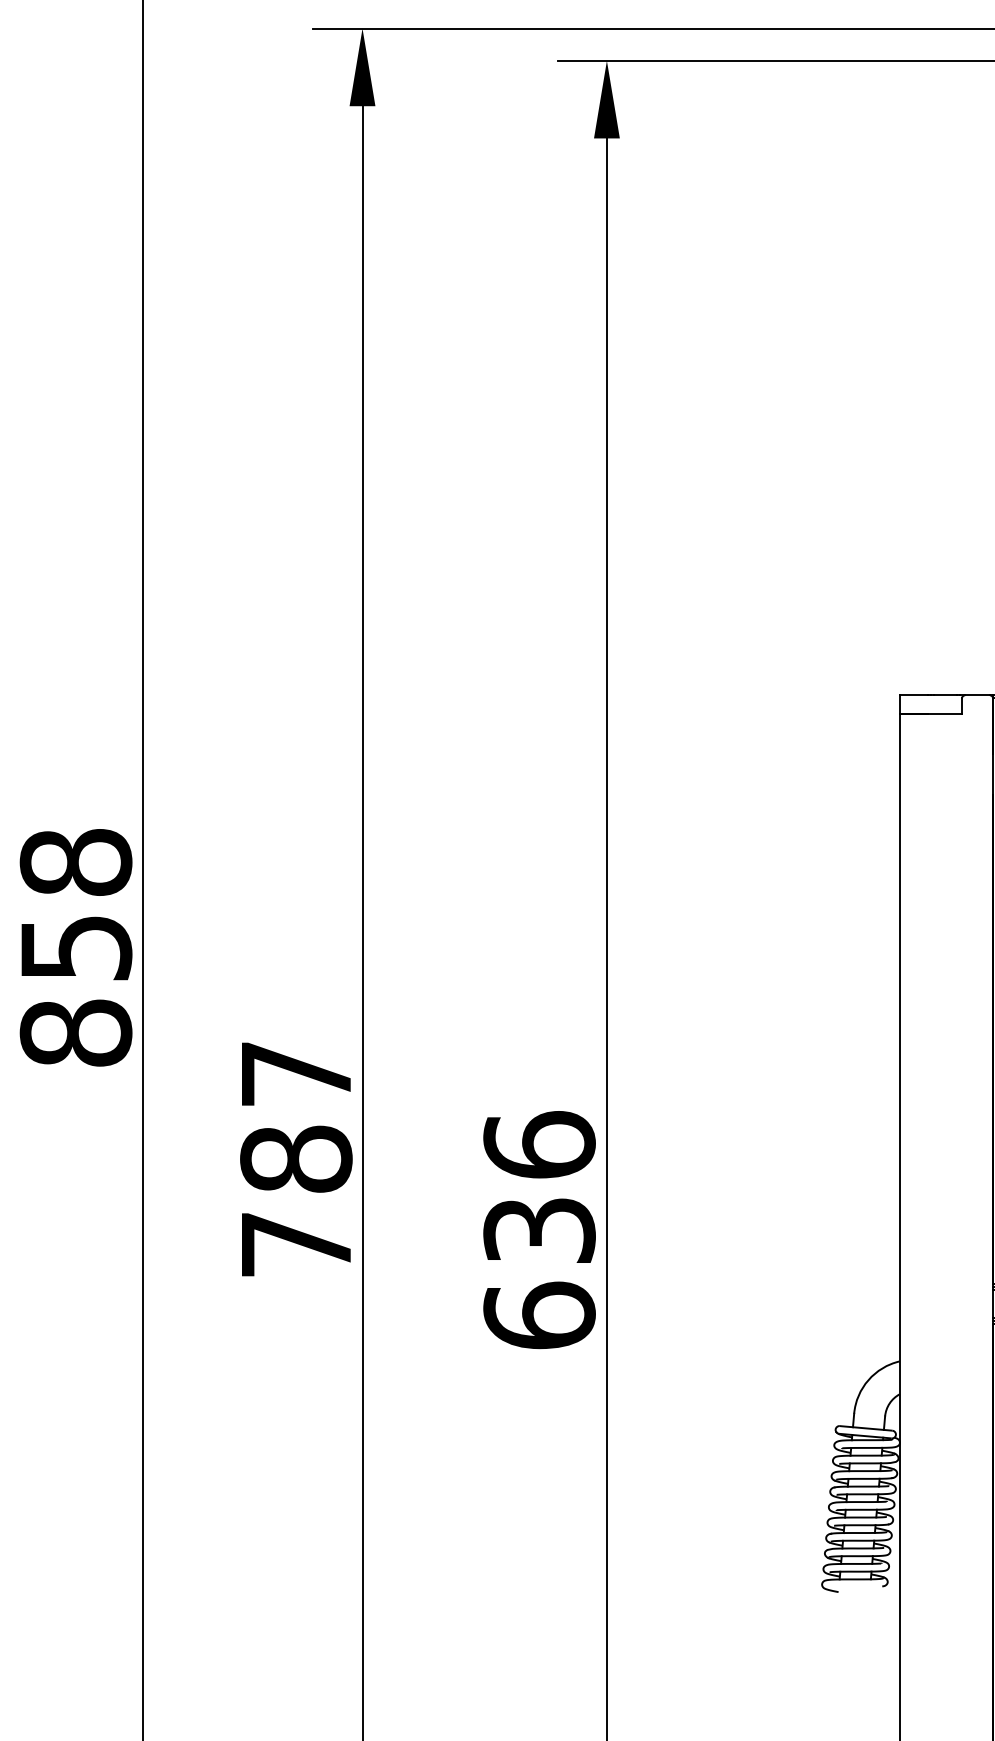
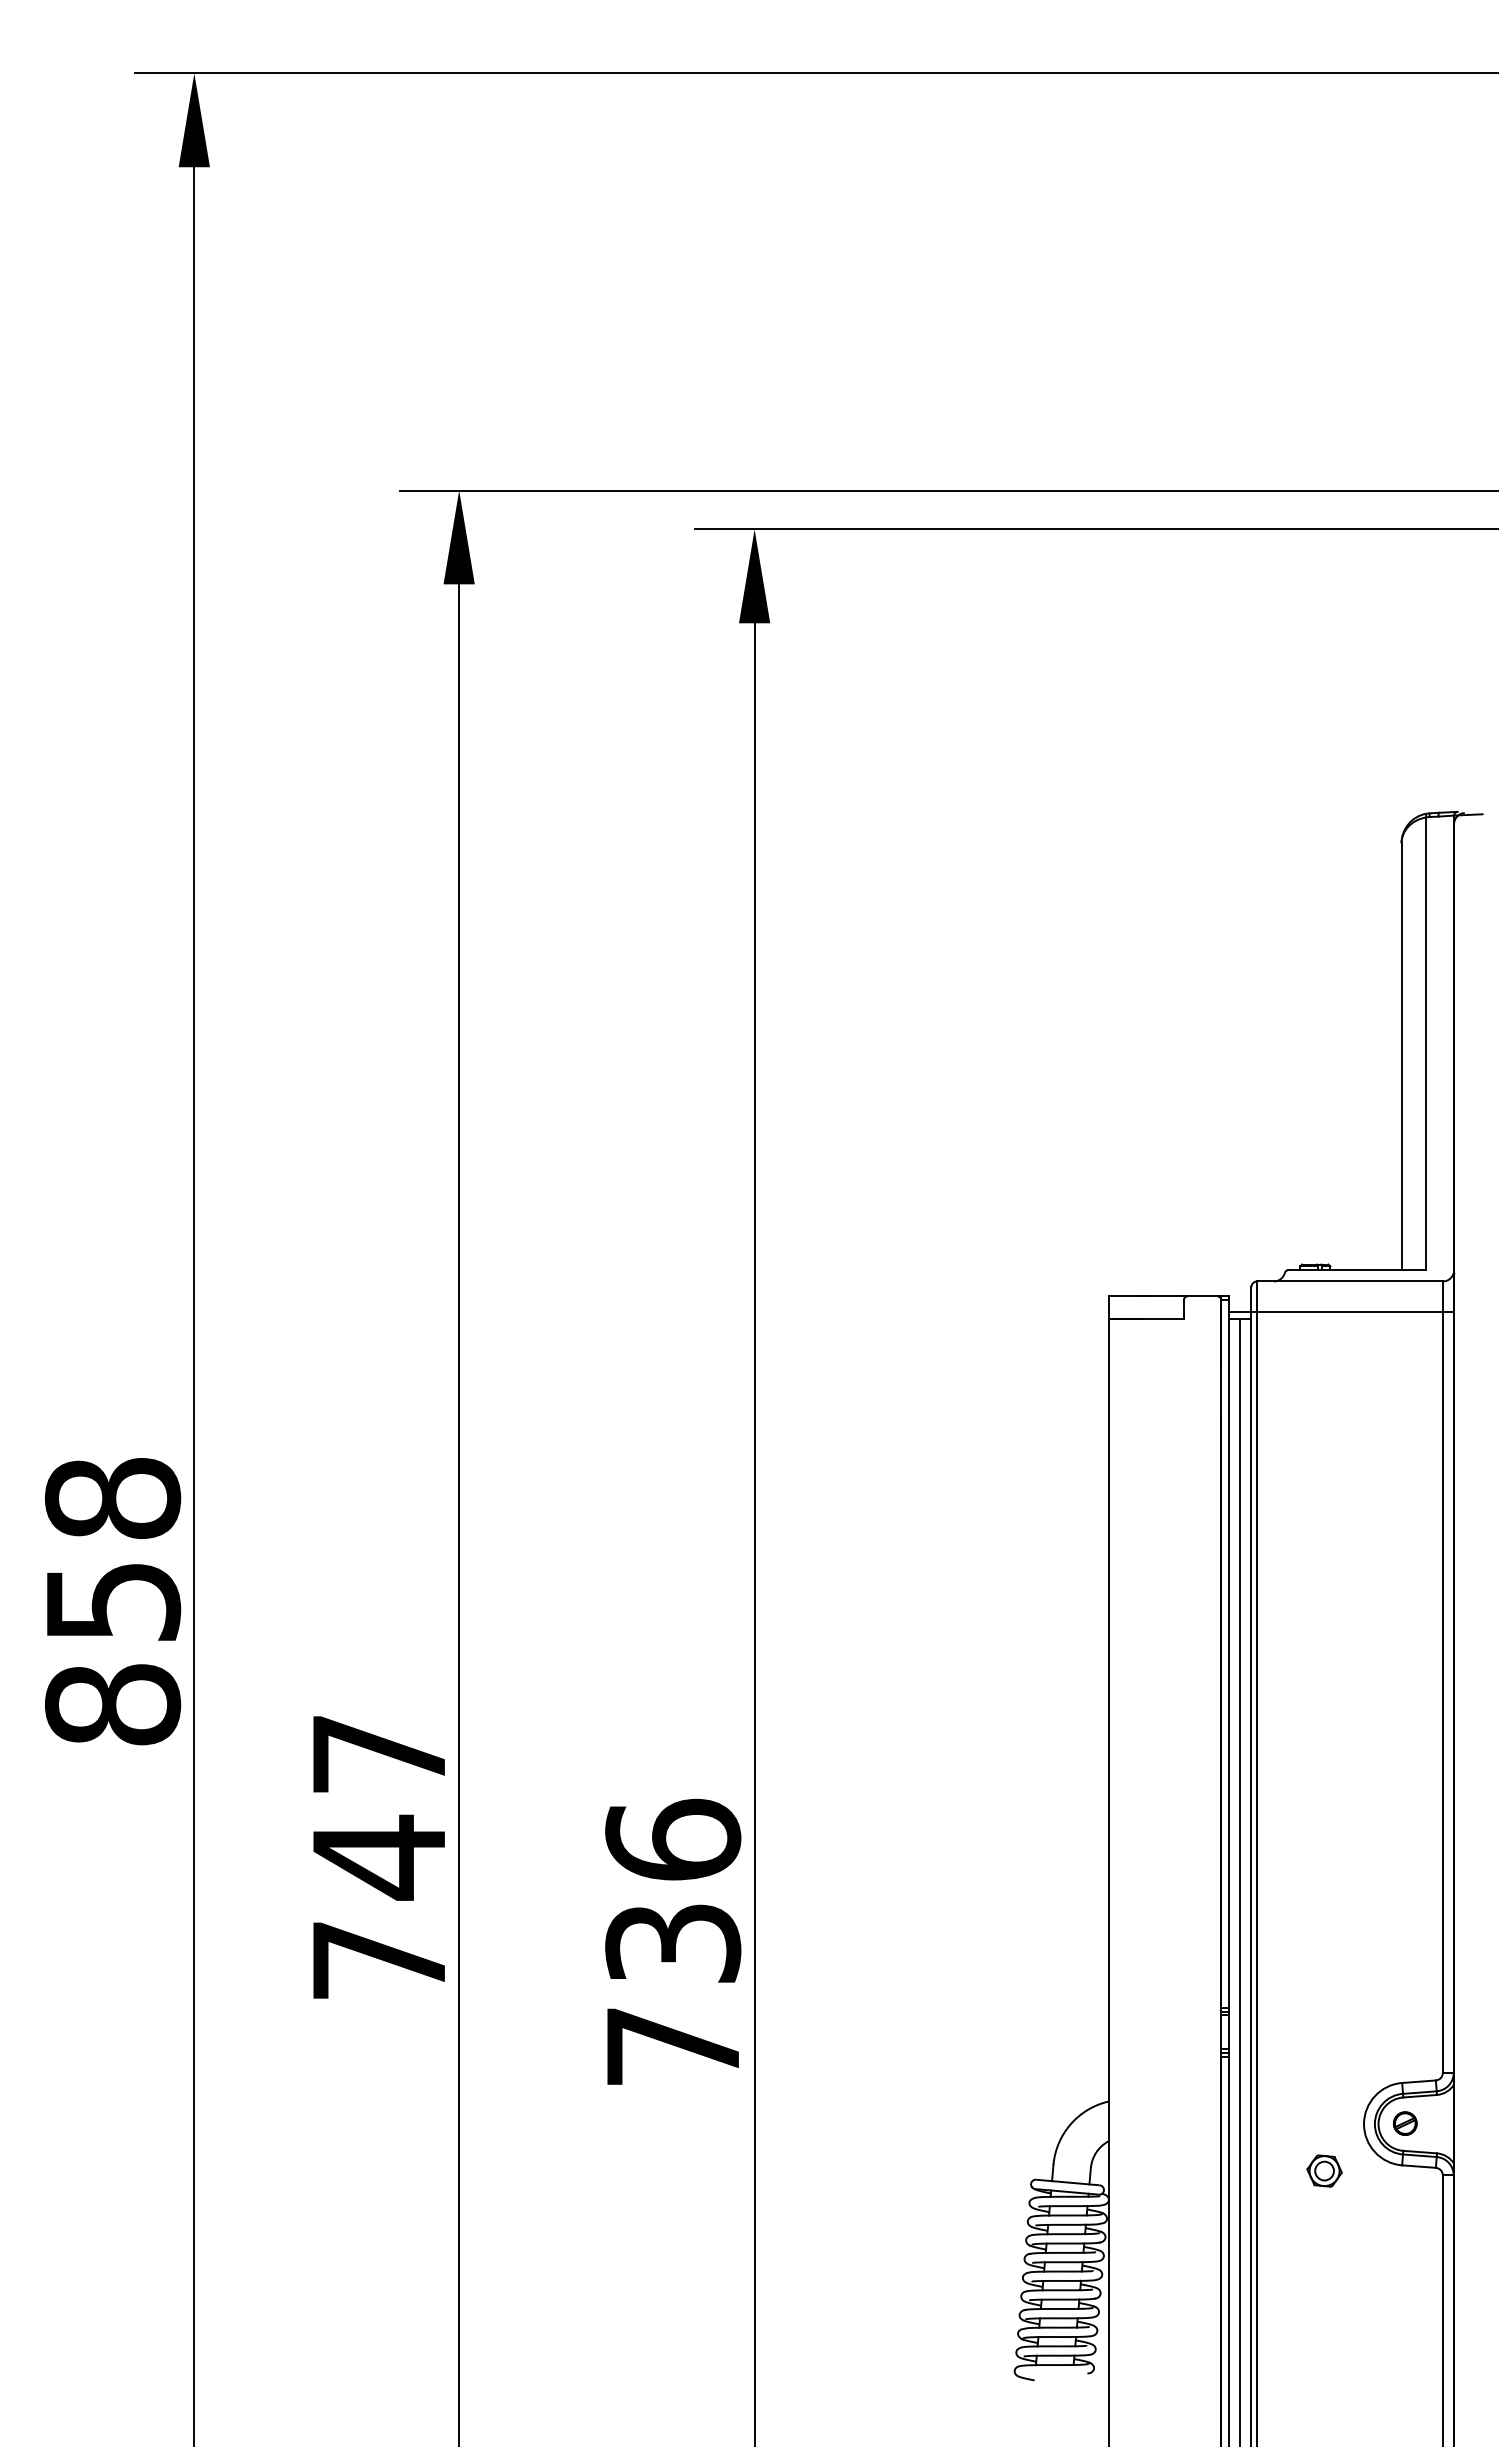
text: (296, 1159) -> (379, 1857), 787 -> 747
text: (539, 1315) -> (673, 2045), 636 -> 736

